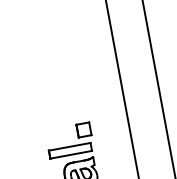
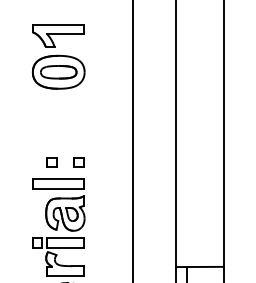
part: (51, 46) -> (58, 56), added
part: (83, 130) -> (78, 162), size x0.62
part: (61, 134) -> (51, 162), added

